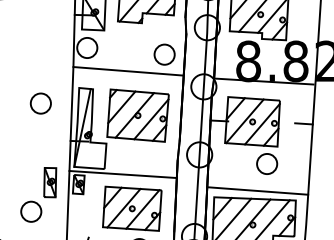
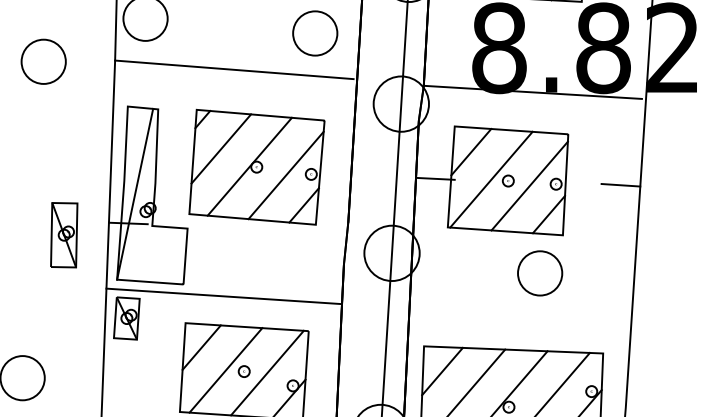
part: (40, 103) -> (42, 61), moved
part: (50, 182) -> (64, 234), moved
line: (257, 190) -> (518, 331), removed

